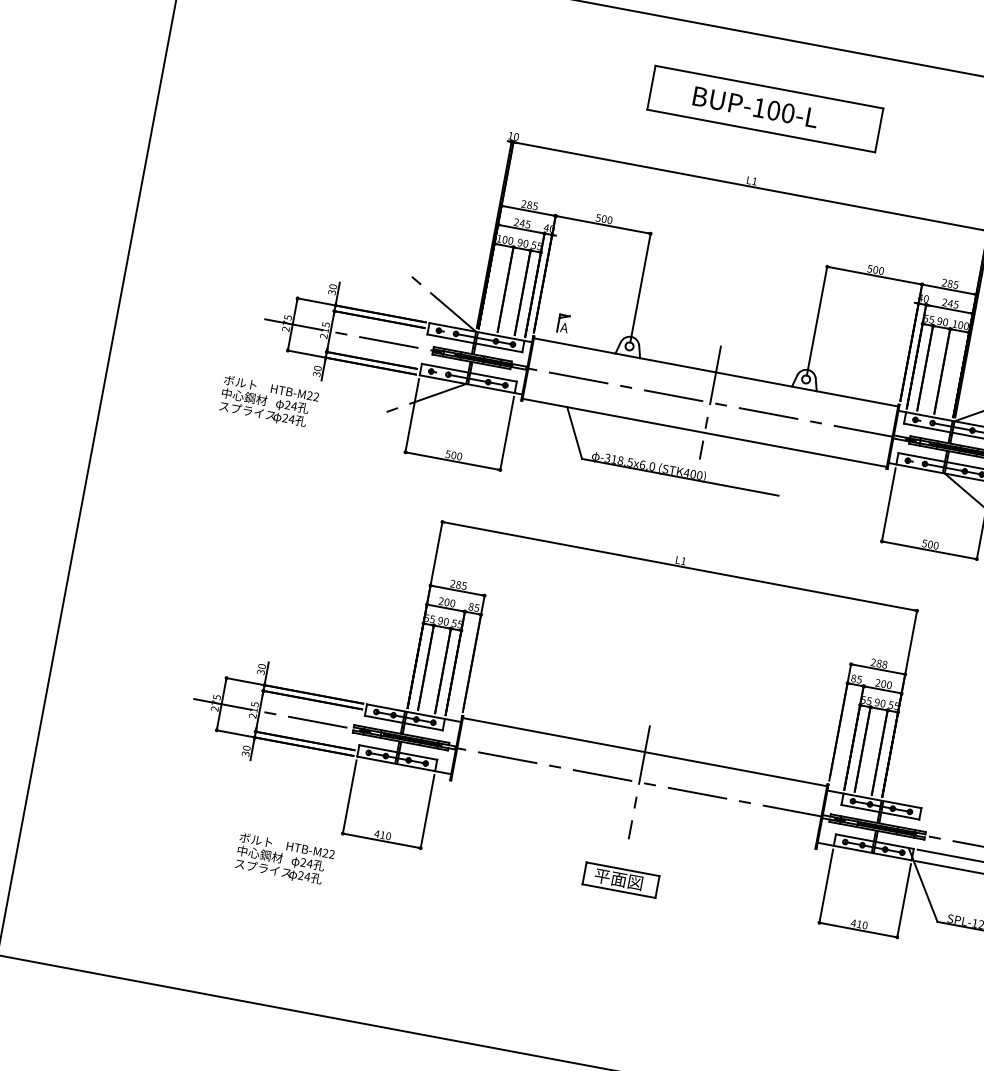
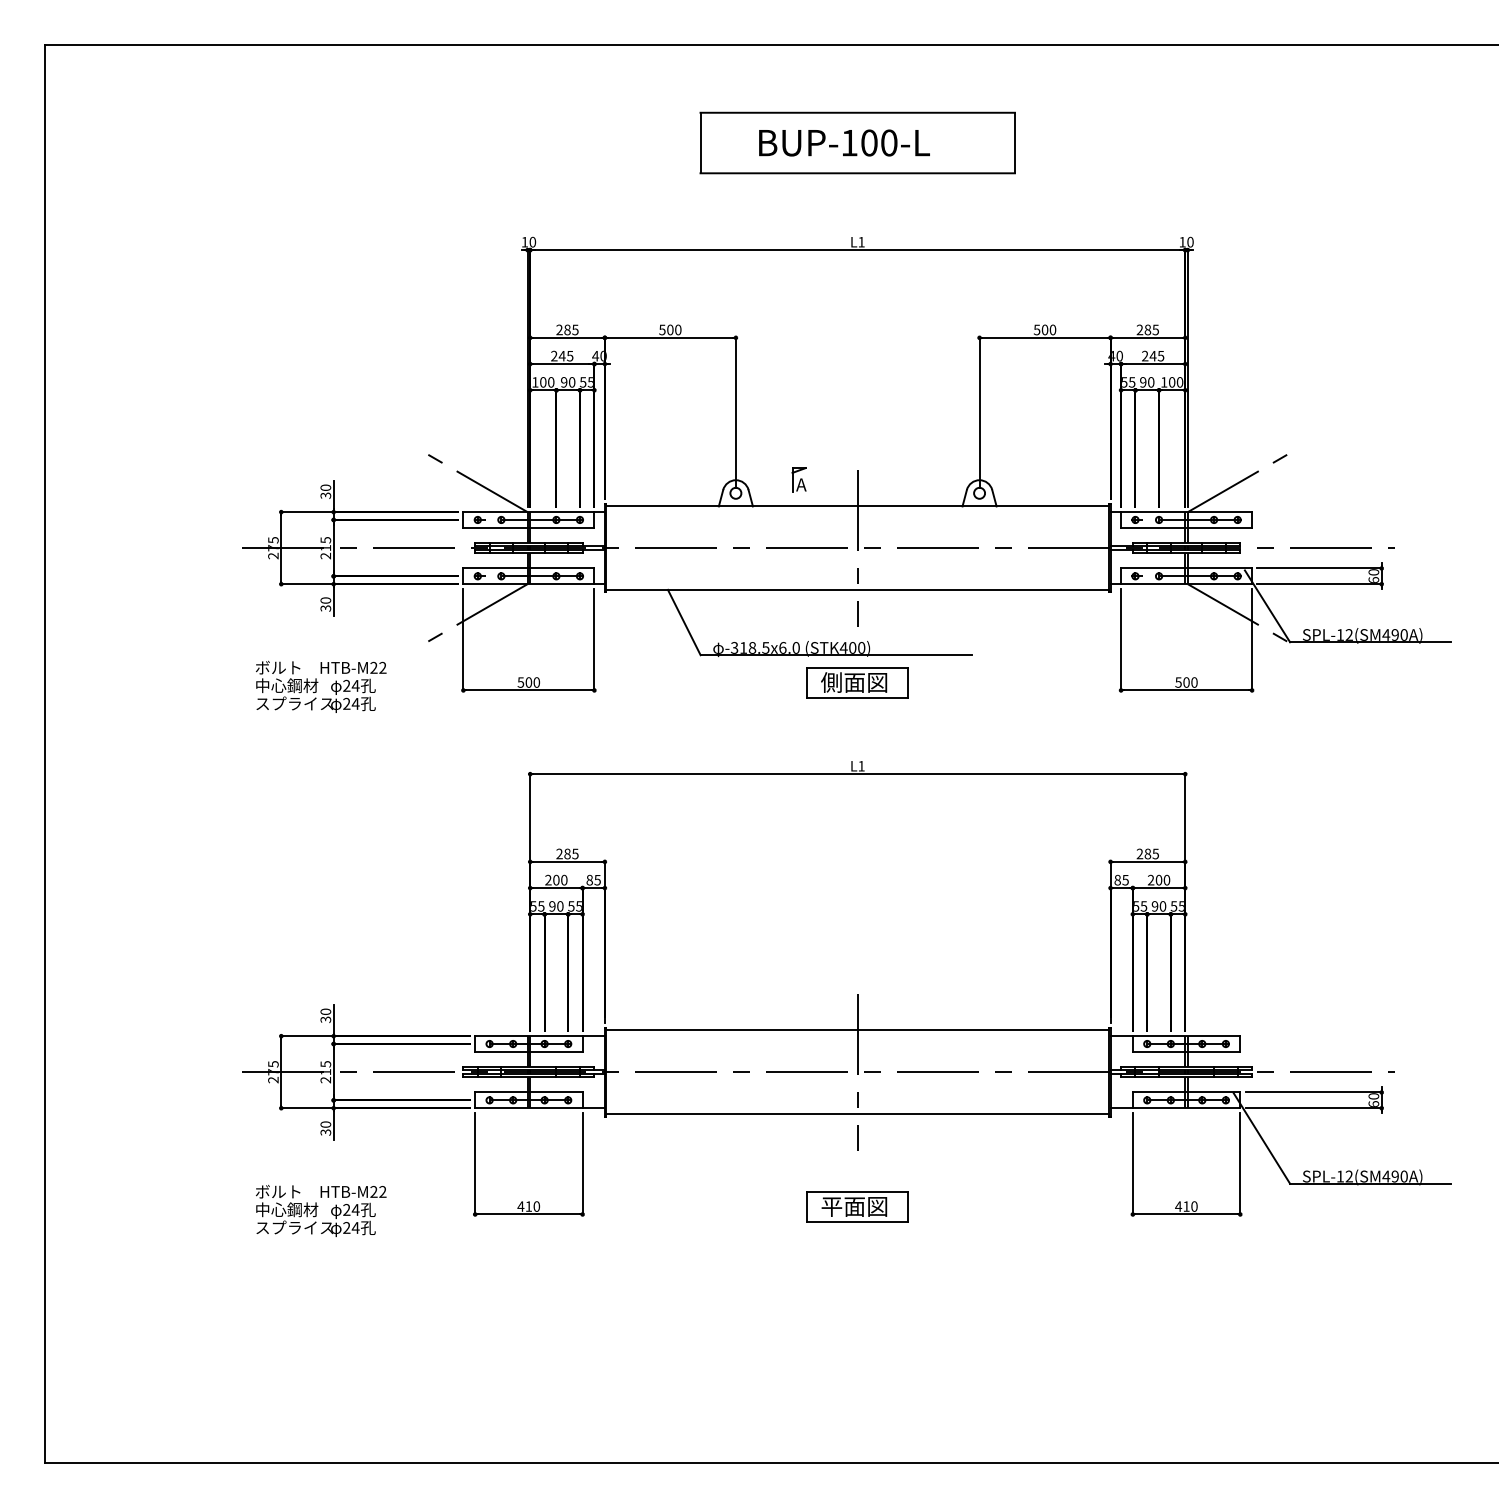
part: (563, 323) -> (798, 479), moved
text: (269, 402) -> (321, 686), moved
part: (692, 499) -> (857, 682), added
text: (884, 664) -> (1155, 853), 288 -> 285
line: (633, 812) -> (857, 1113), added
text: (284, 859) -> (321, 1210), moved

